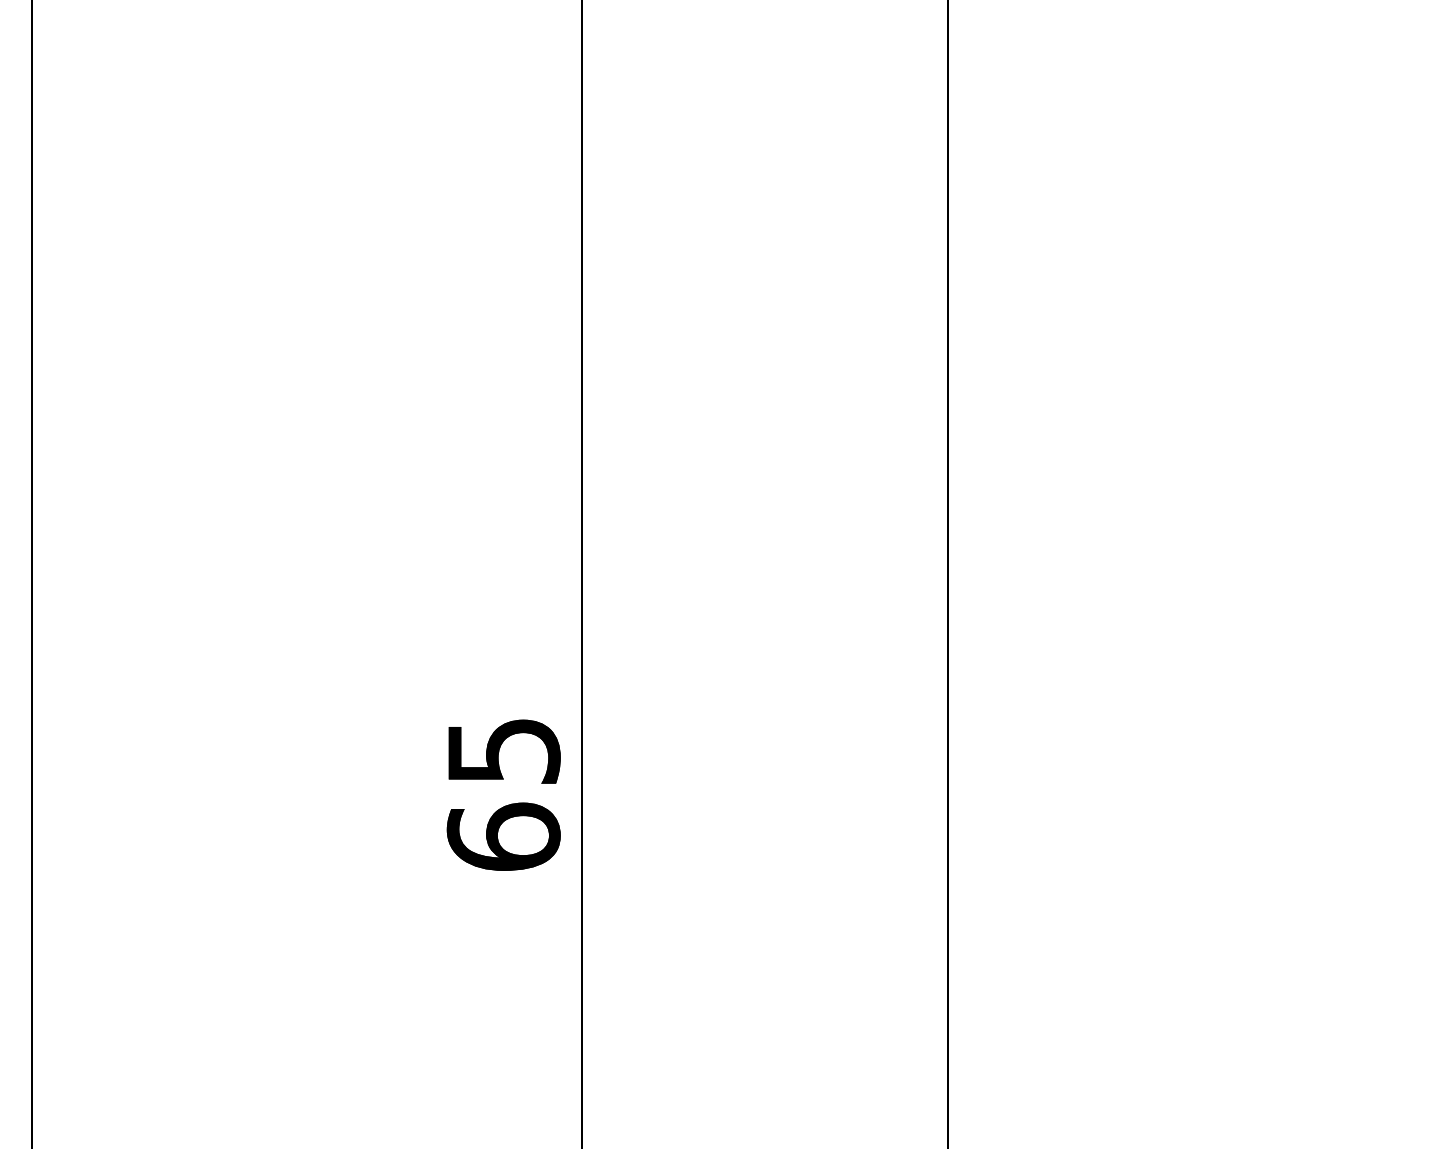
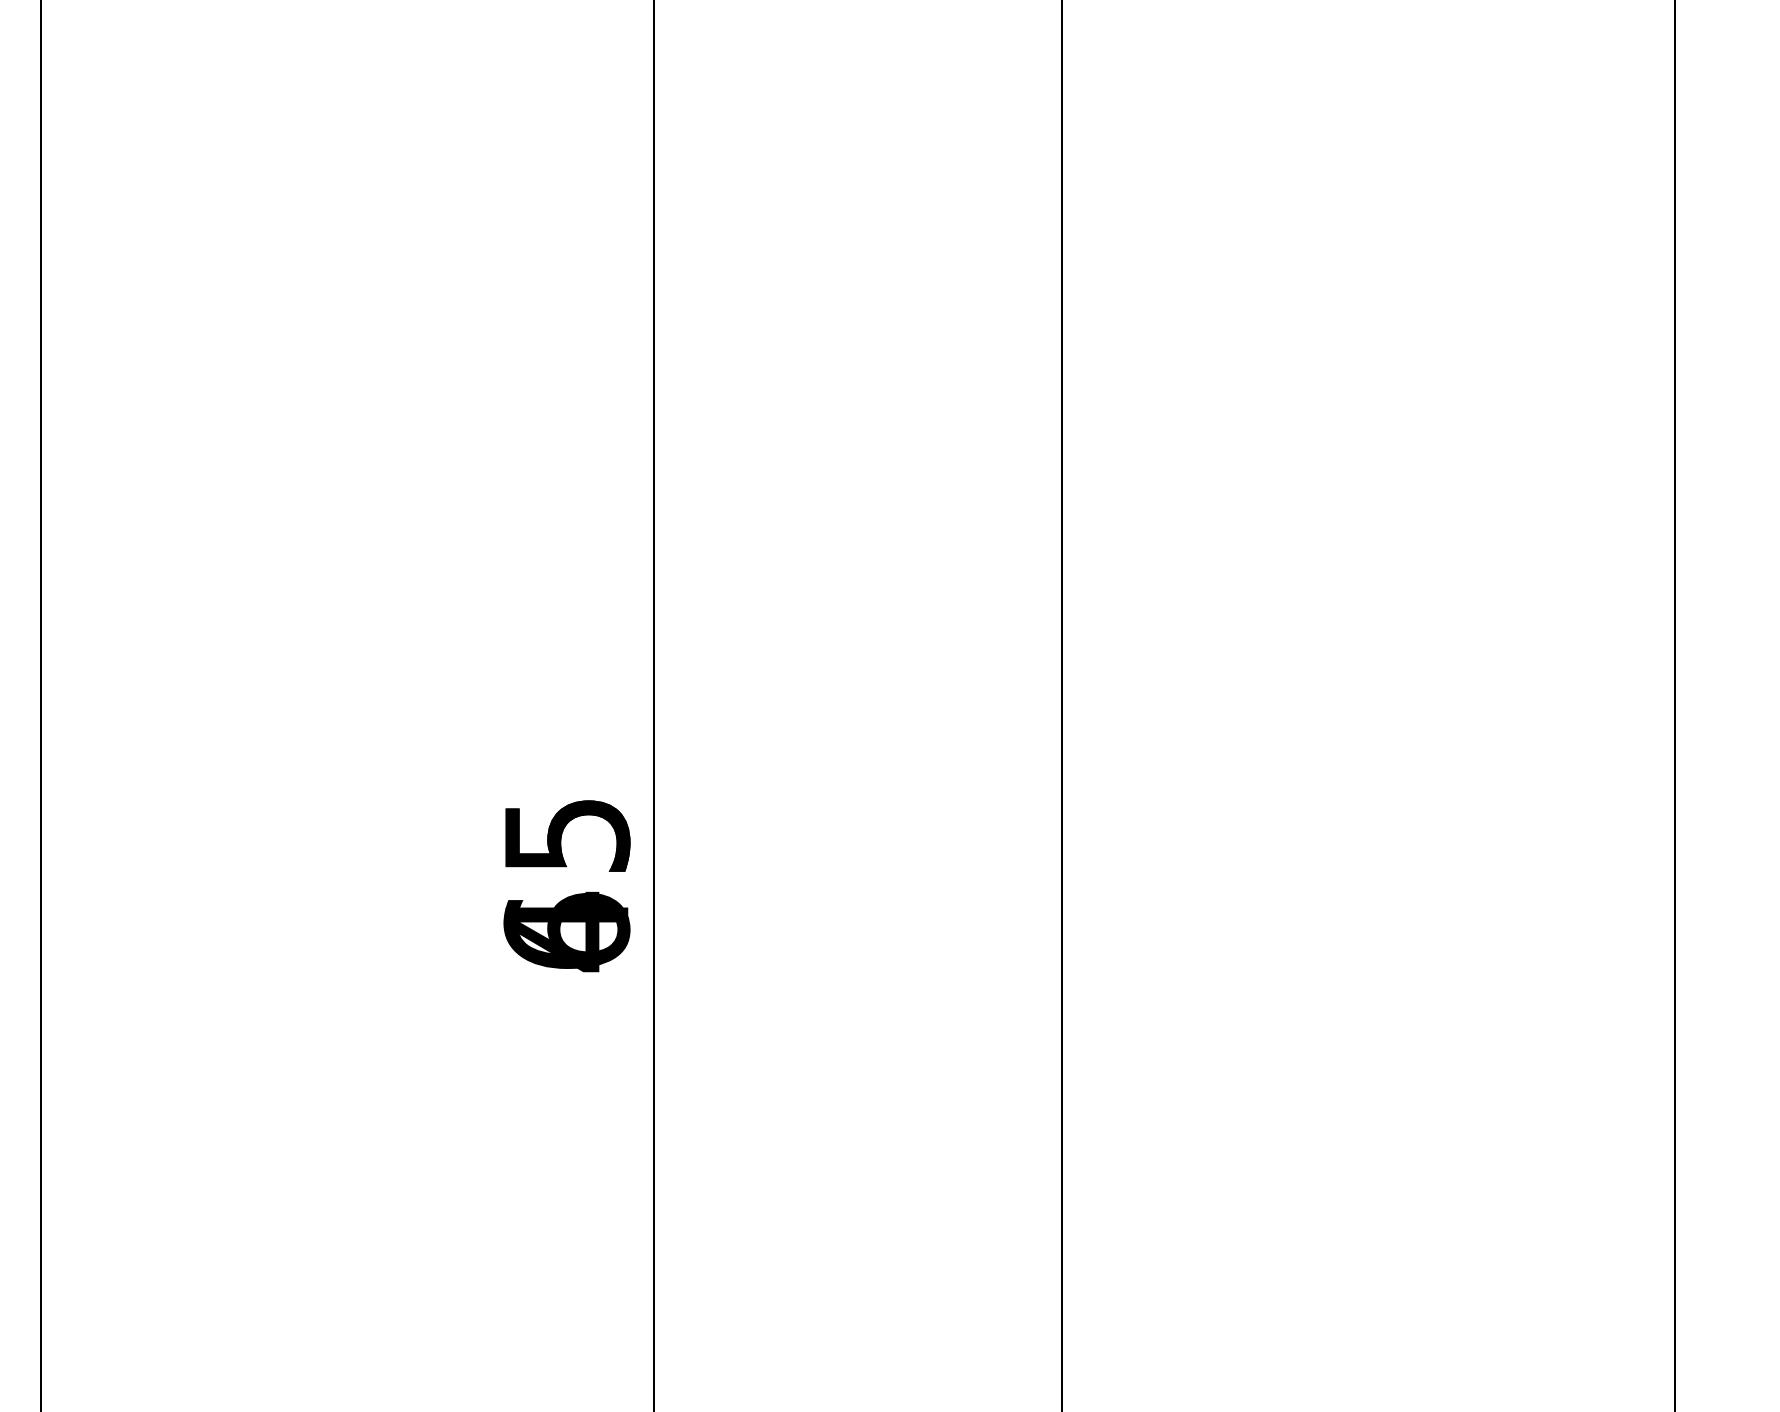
text: (503, 837) -> (566, 931), 65 -> 45

